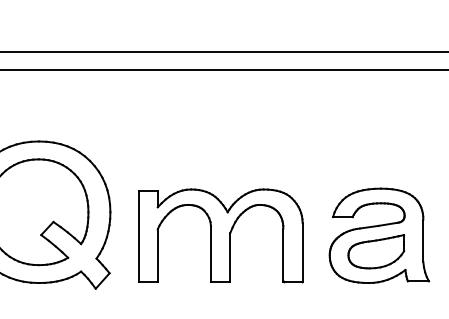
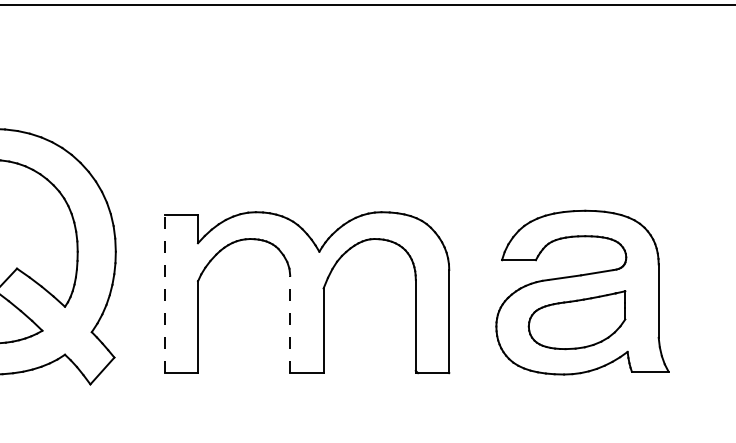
line: (138, 236) -> (164, 293), solid -> dashed
line: (210, 253) -> (289, 323), solid -> dashed

